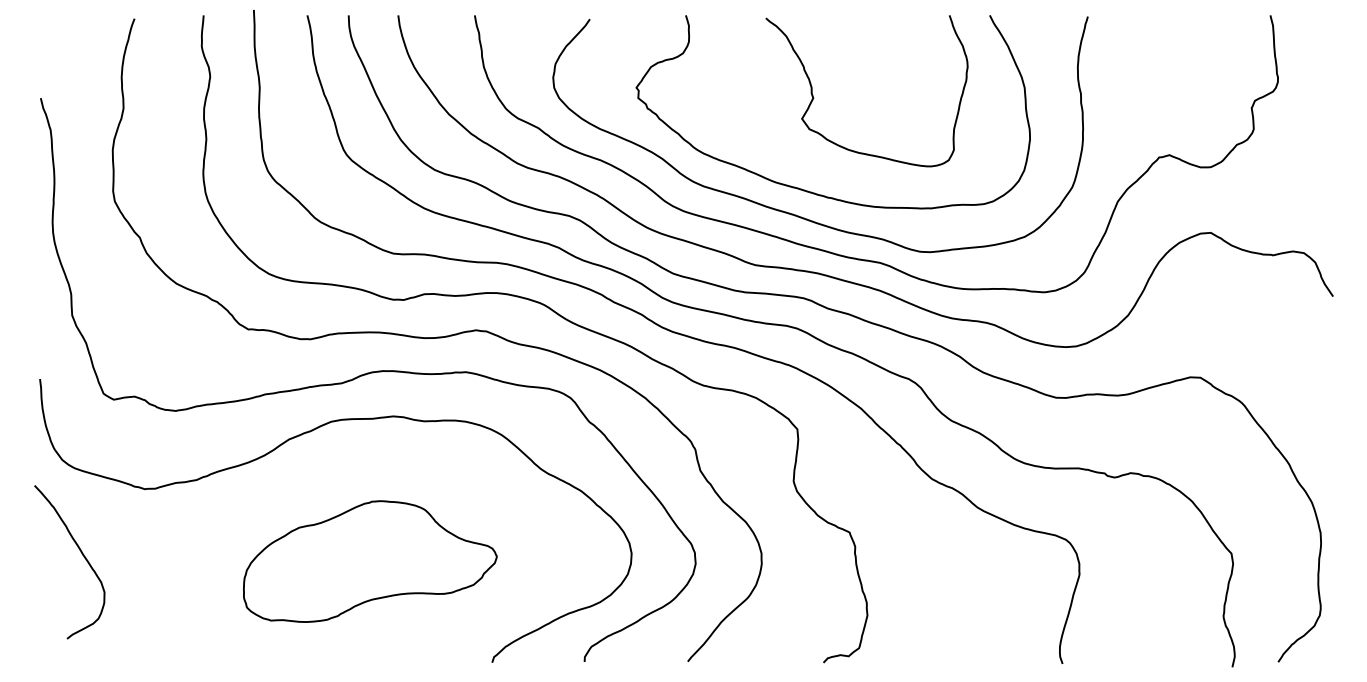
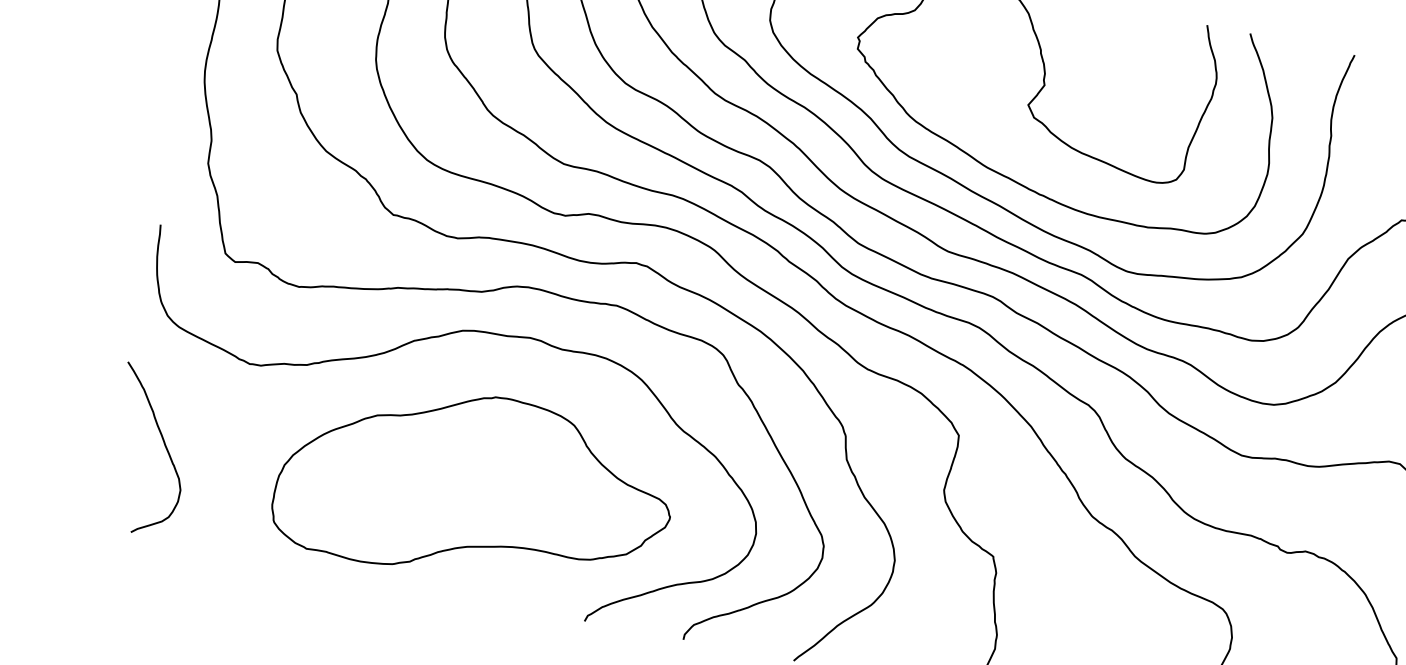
curve: (81, 554) -> (163, 445), moved
part: (369, 561) -> (474, 487), size x1.43

